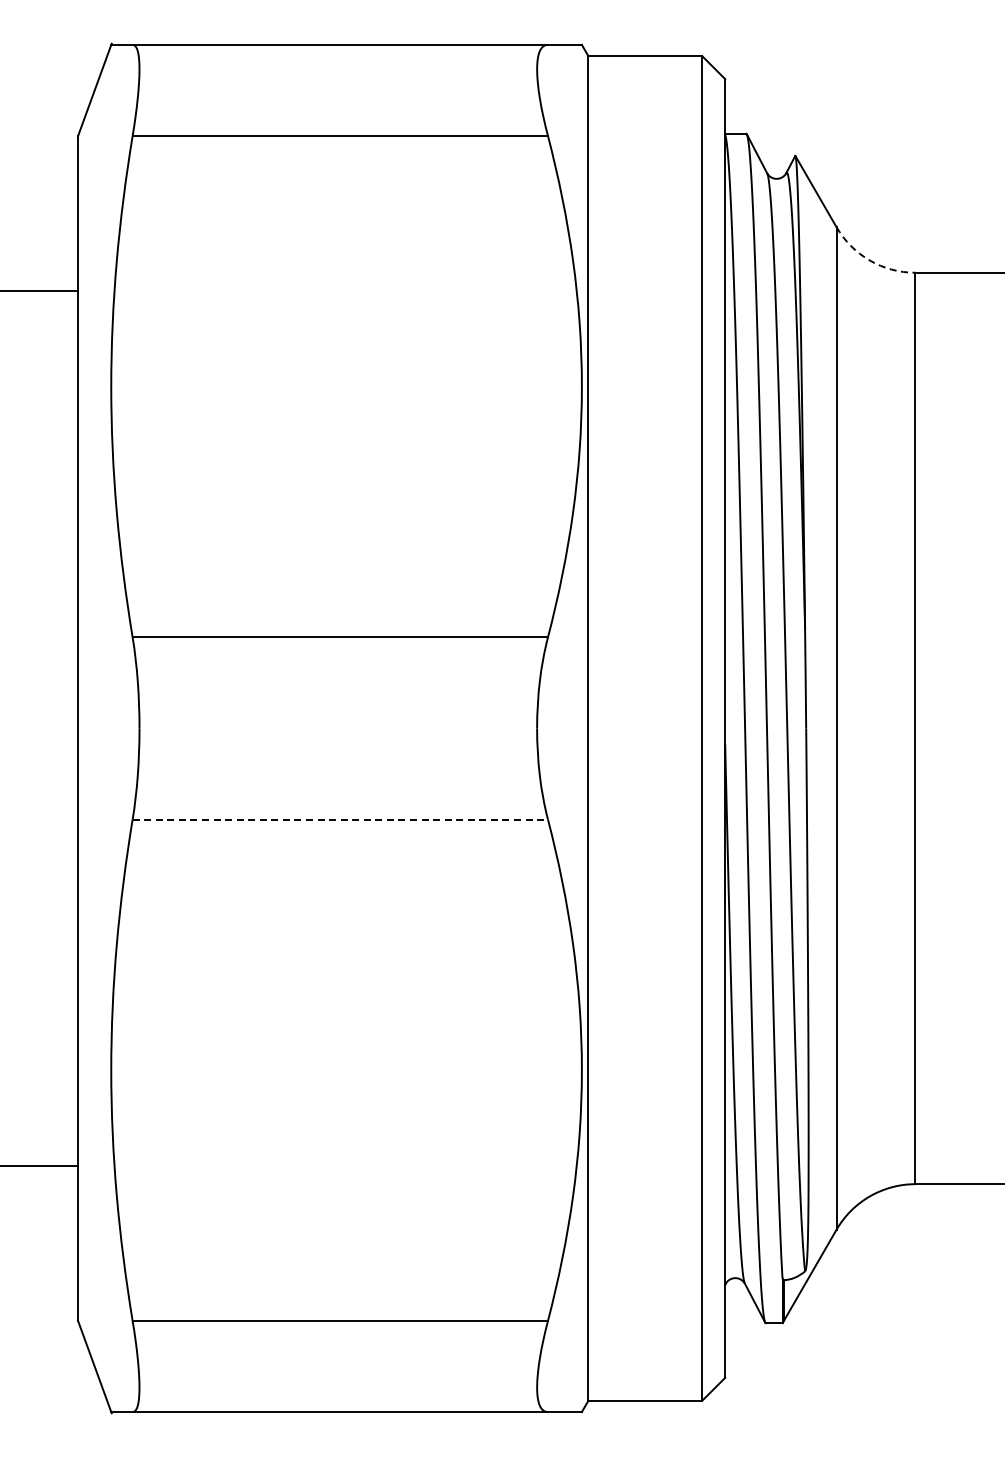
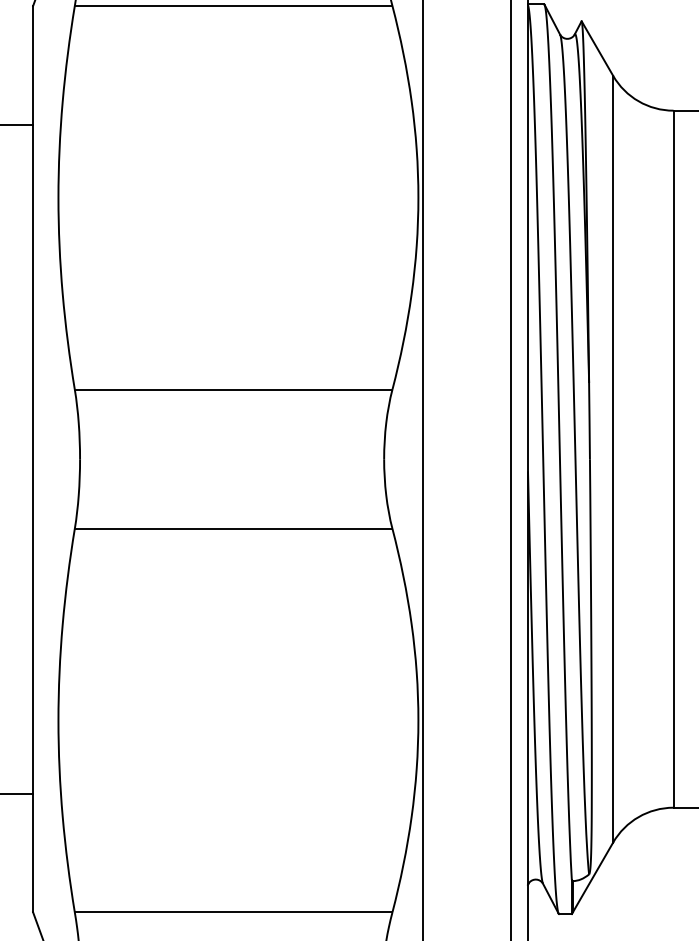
arc: (869, 260) -> (638, 101), dashed -> solid
line: (340, 819) -> (233, 528), dashed -> solid

